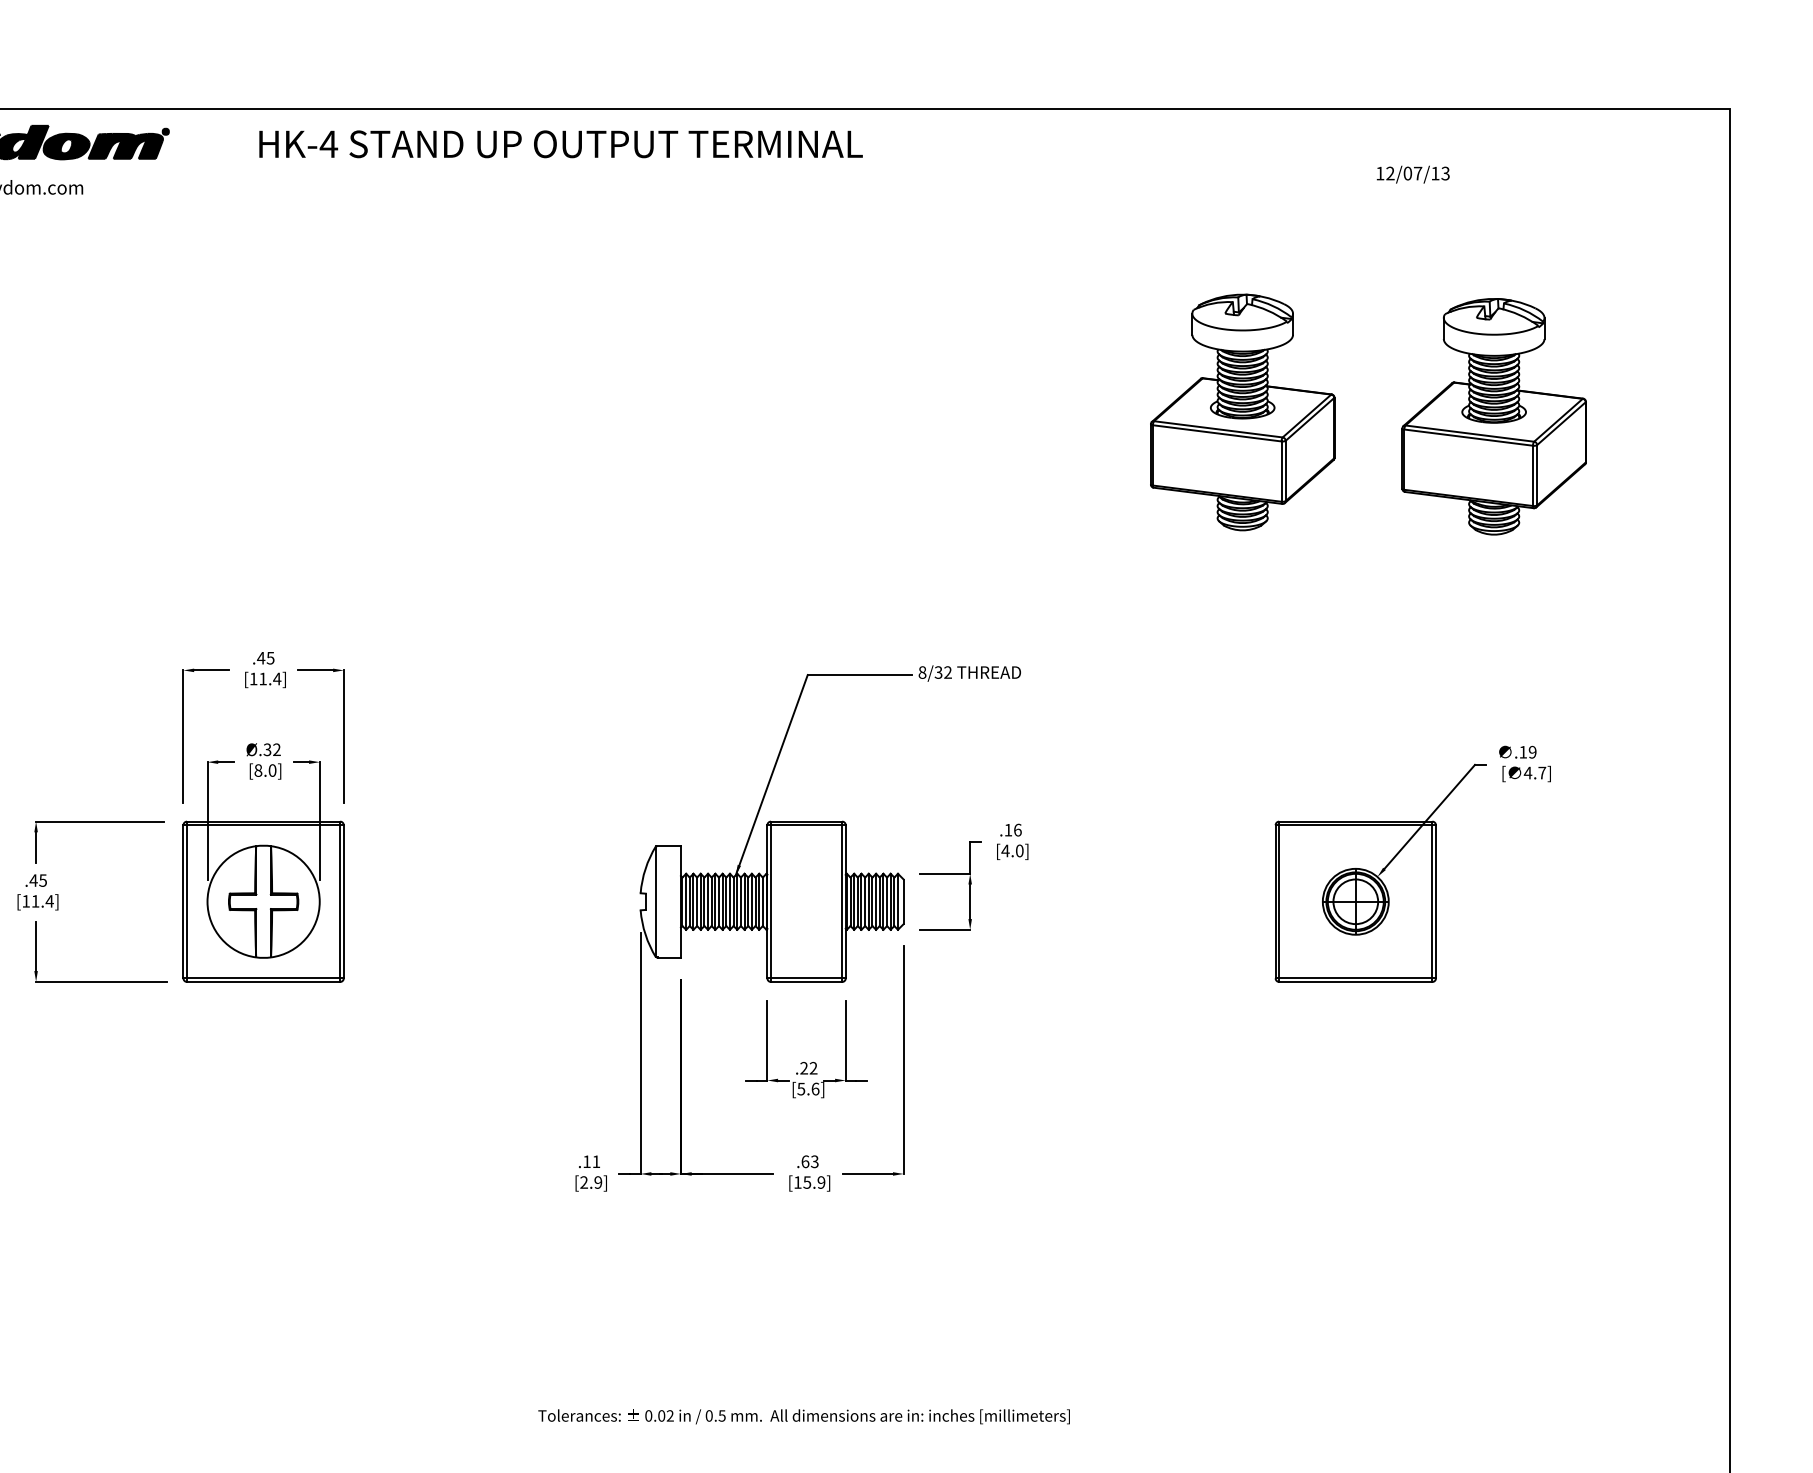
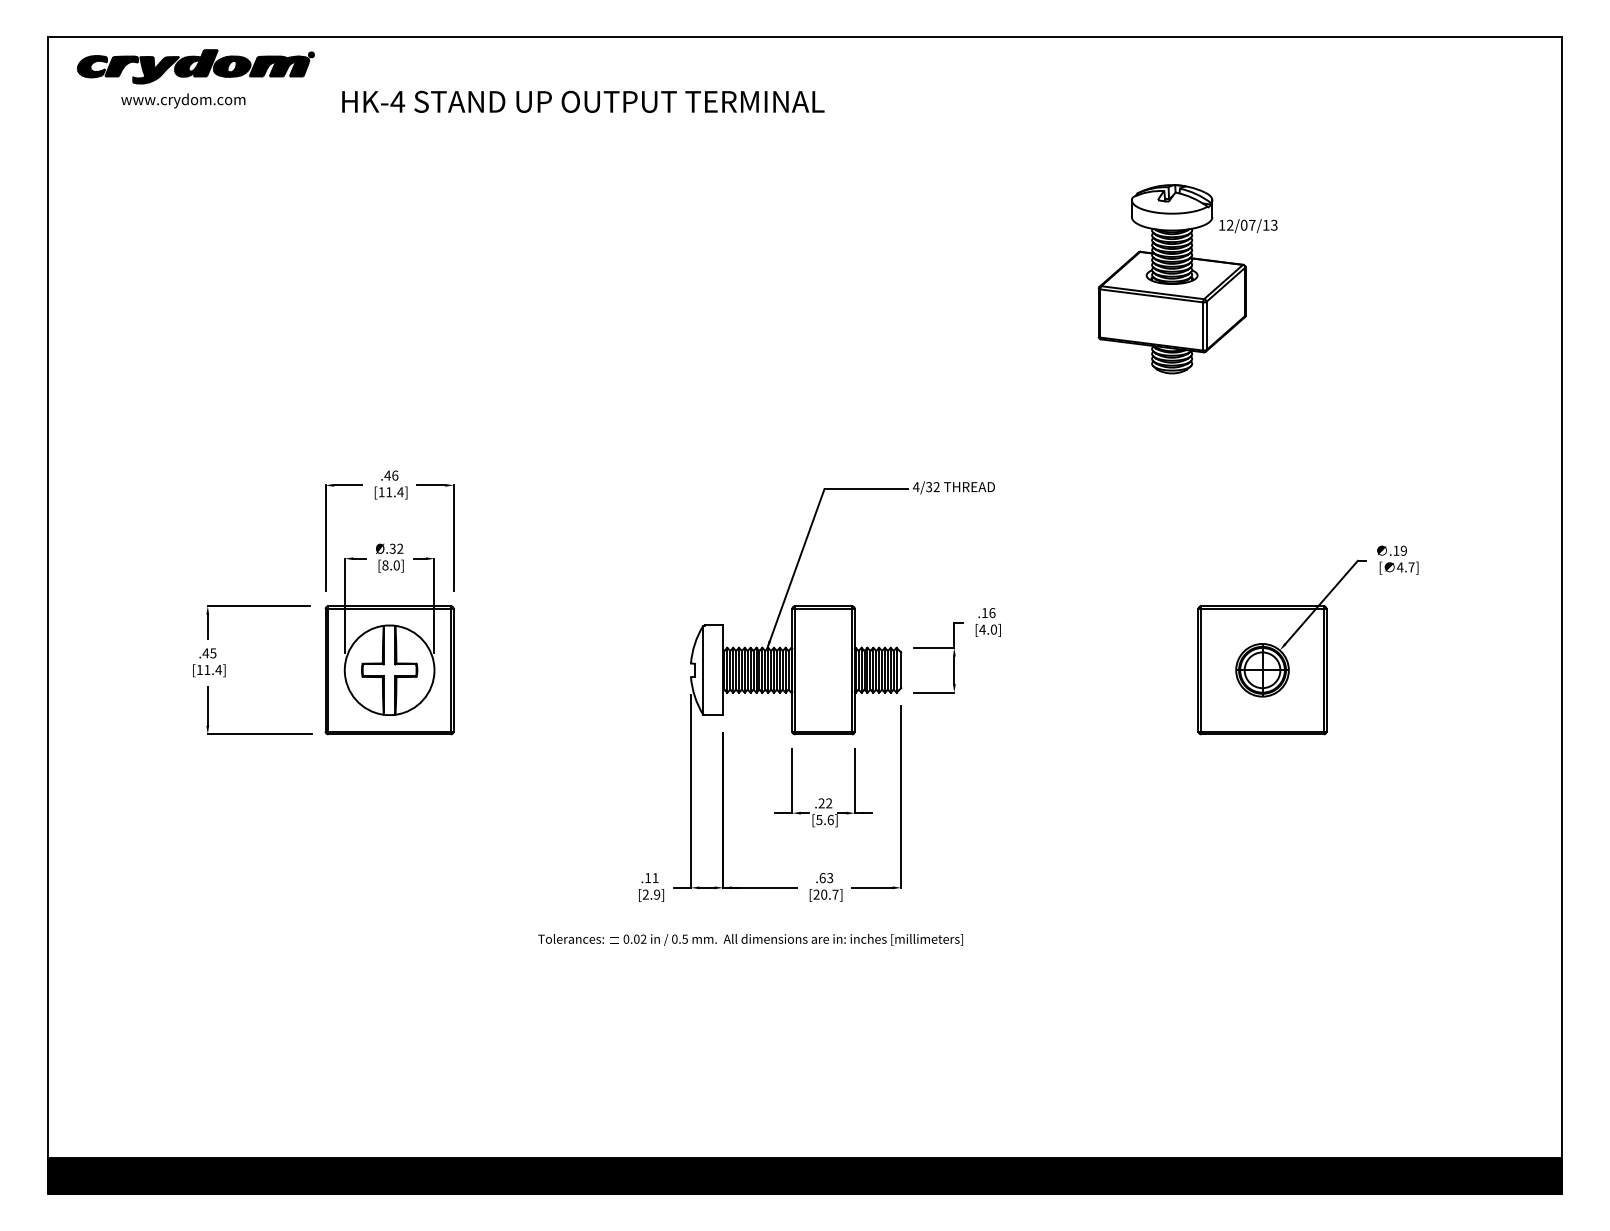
text: (561, 143) -> (583, 101), moved
text: (1413, 175) -> (1248, 226), moved
part: (1493, 416) -> (1372, 282), removed
text: (270, 658) -> (395, 475), .45 -> .46
text: (921, 673) -> (915, 487), 8/32 -> 4/32
text: (808, 1182) -> (825, 894), [15.9] -> [20.7]
text: (803, 1416) -> (750, 939), moved

